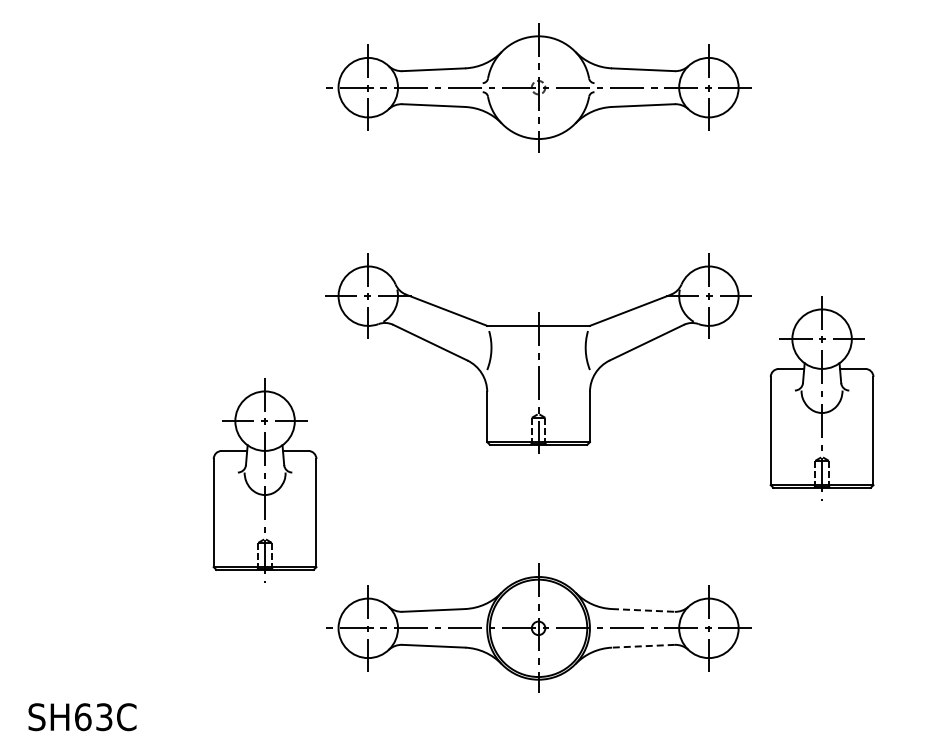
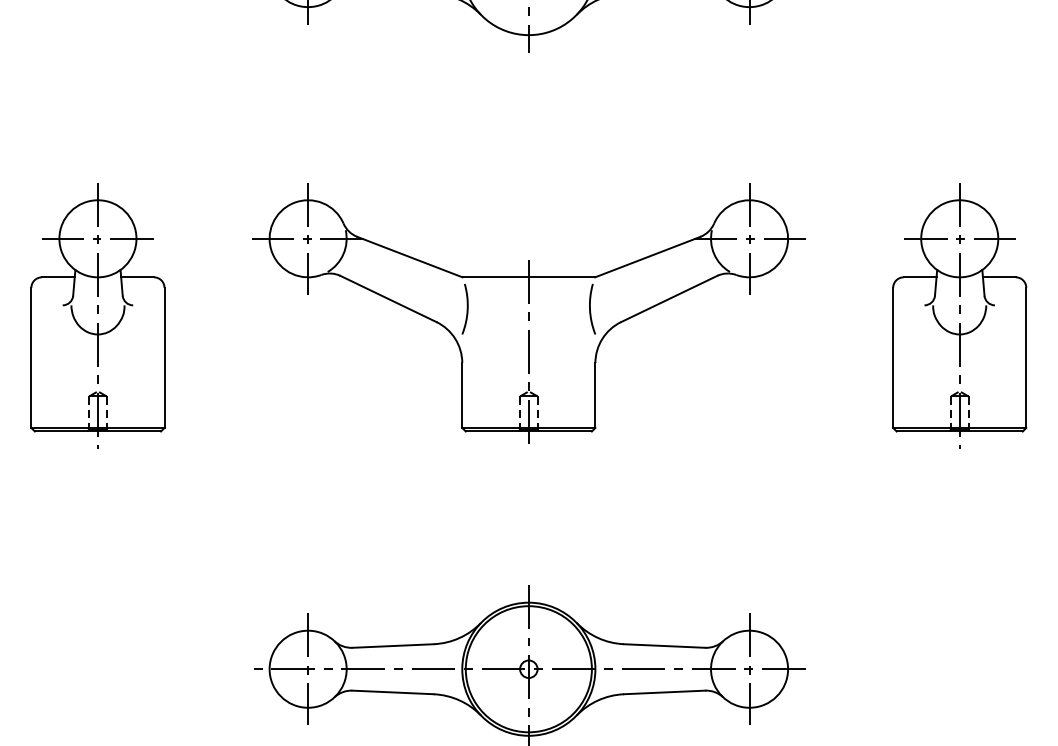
part: (821, 398) -> (958, 315), moved
part: (264, 480) -> (97, 315), moved
line: (643, 610) -> (664, 646), dashed -> solid
line: (642, 646) -> (663, 692), dashed -> solid

